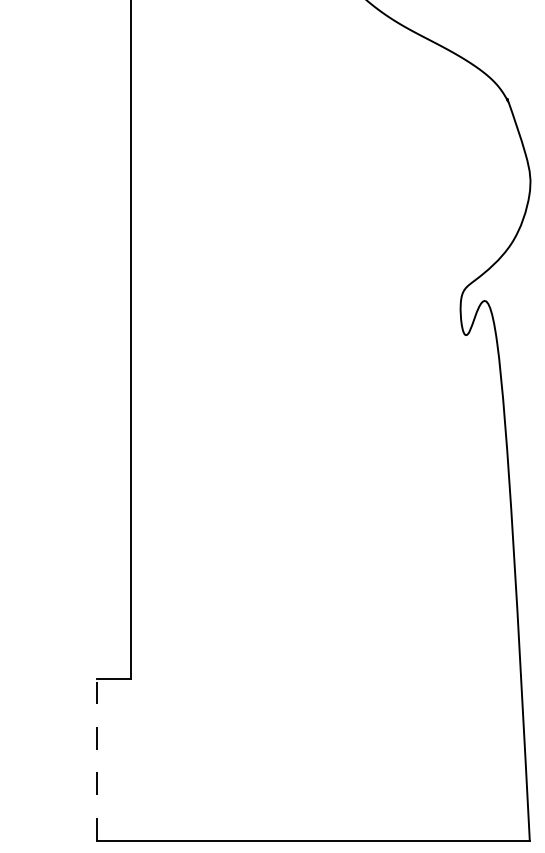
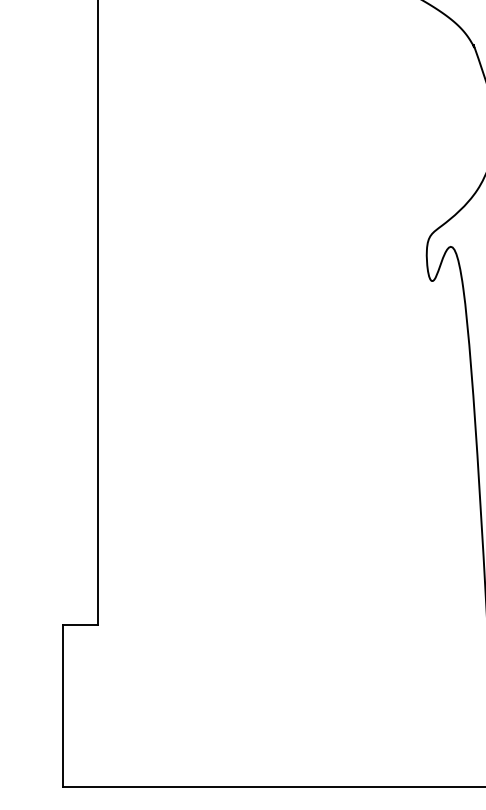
line: (96, 759) -> (62, 705), dashed -> solid

